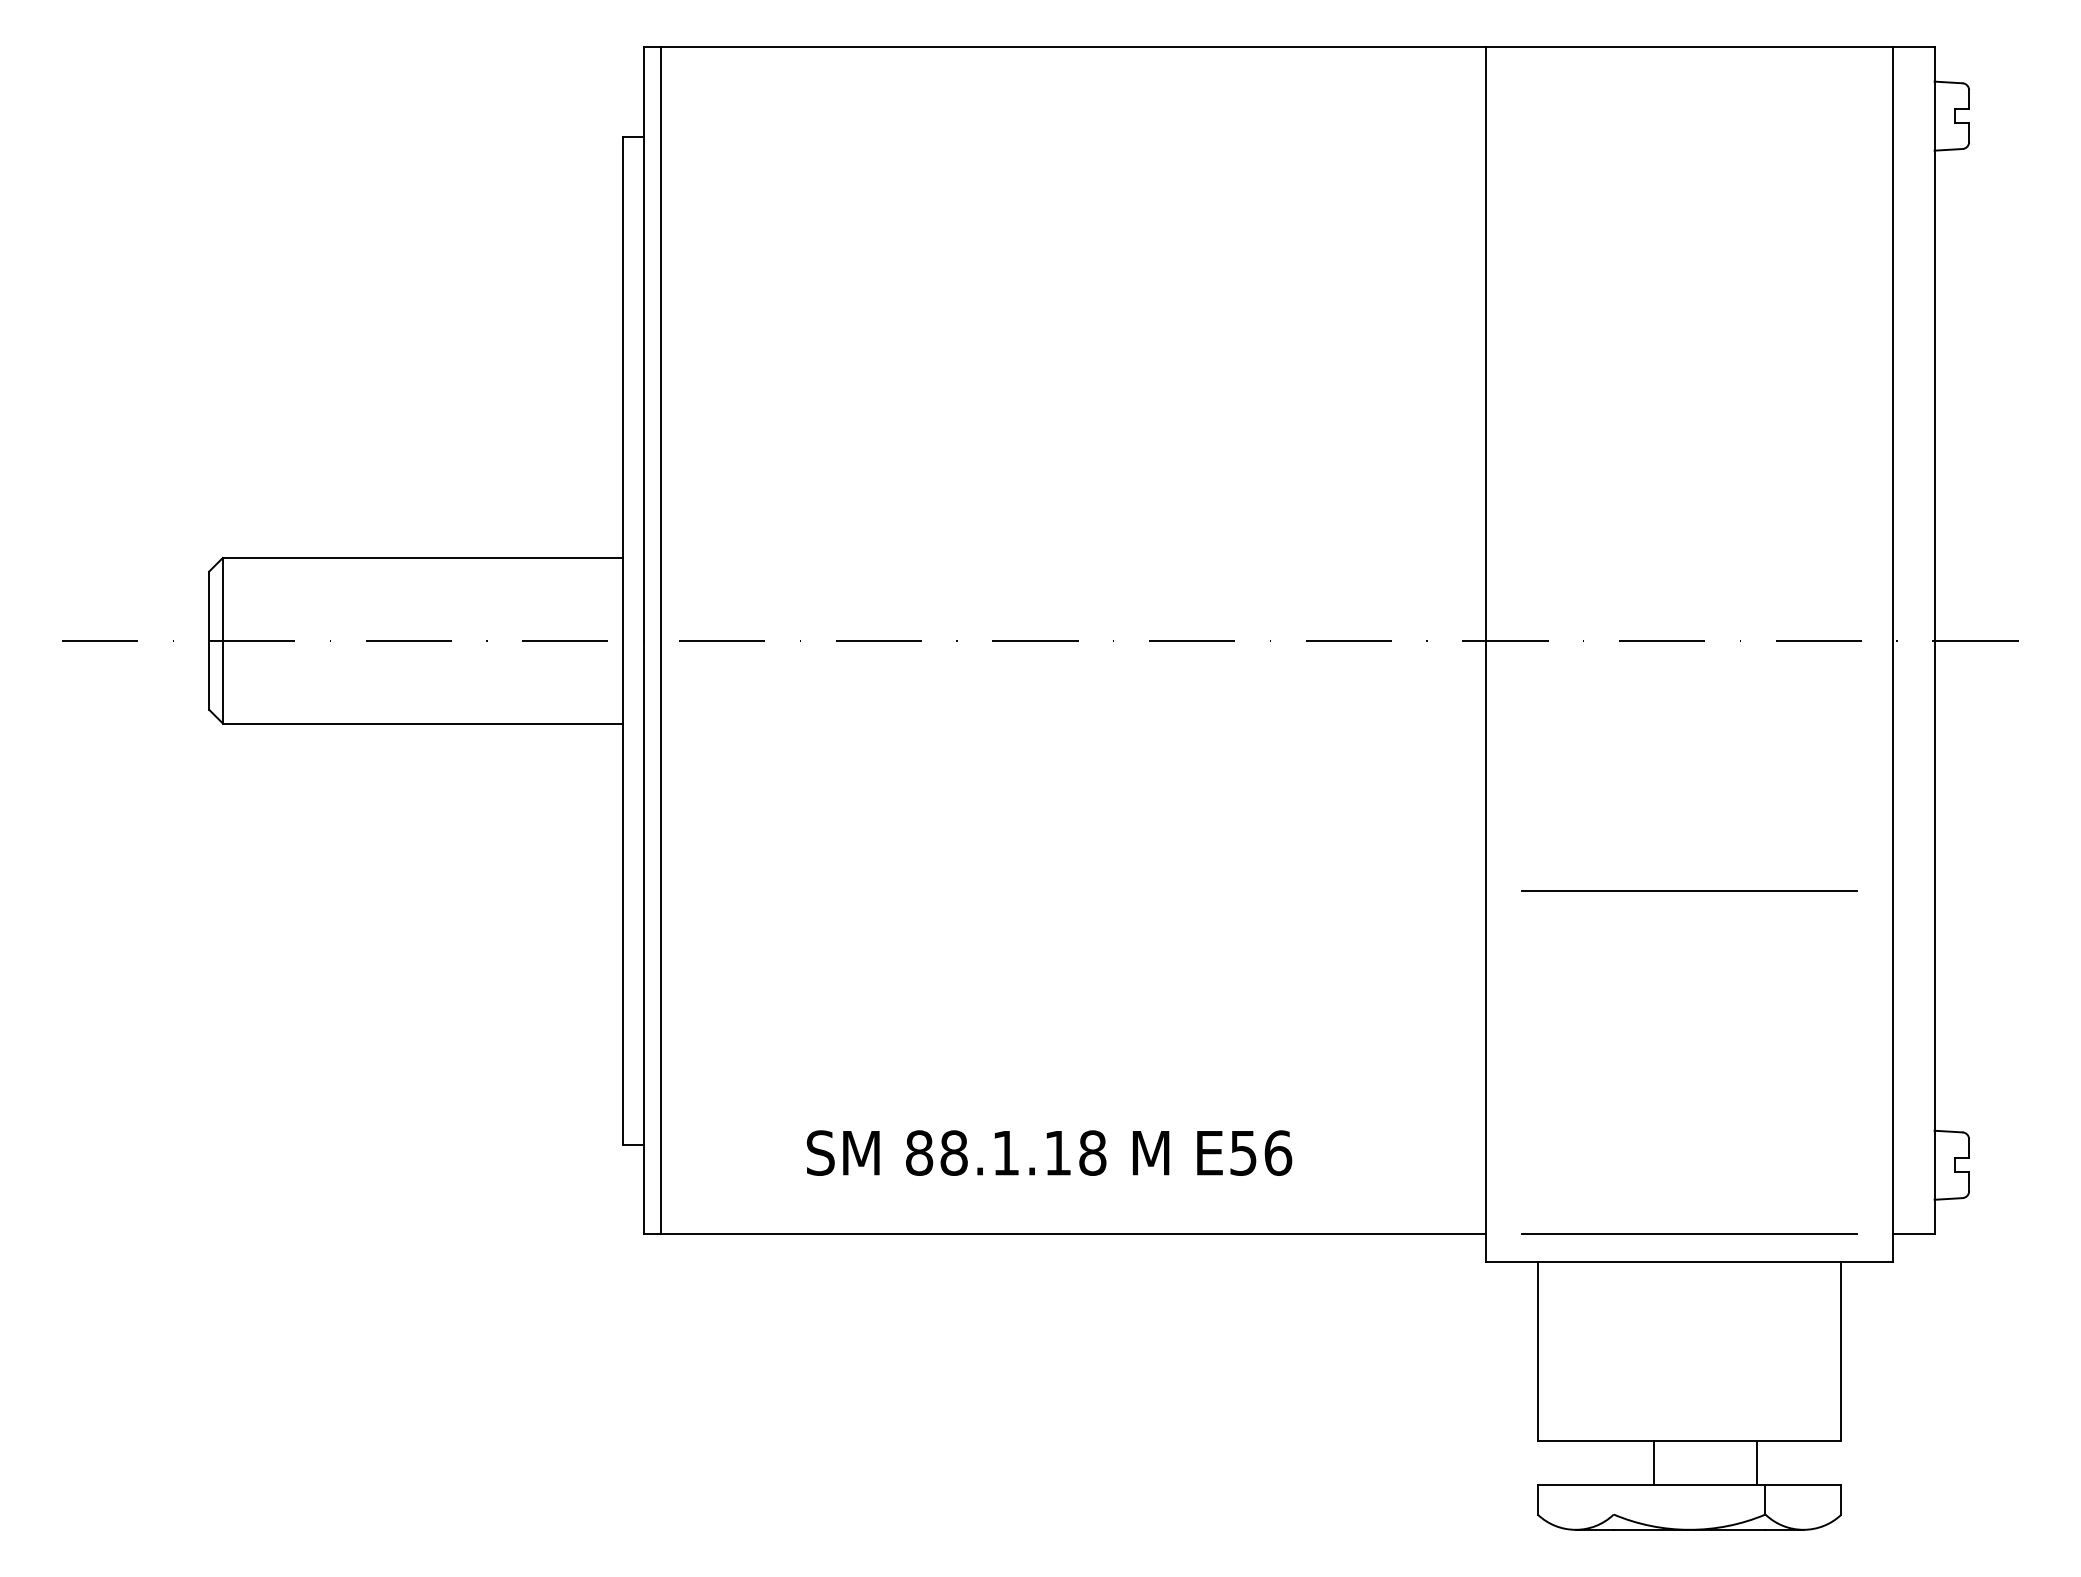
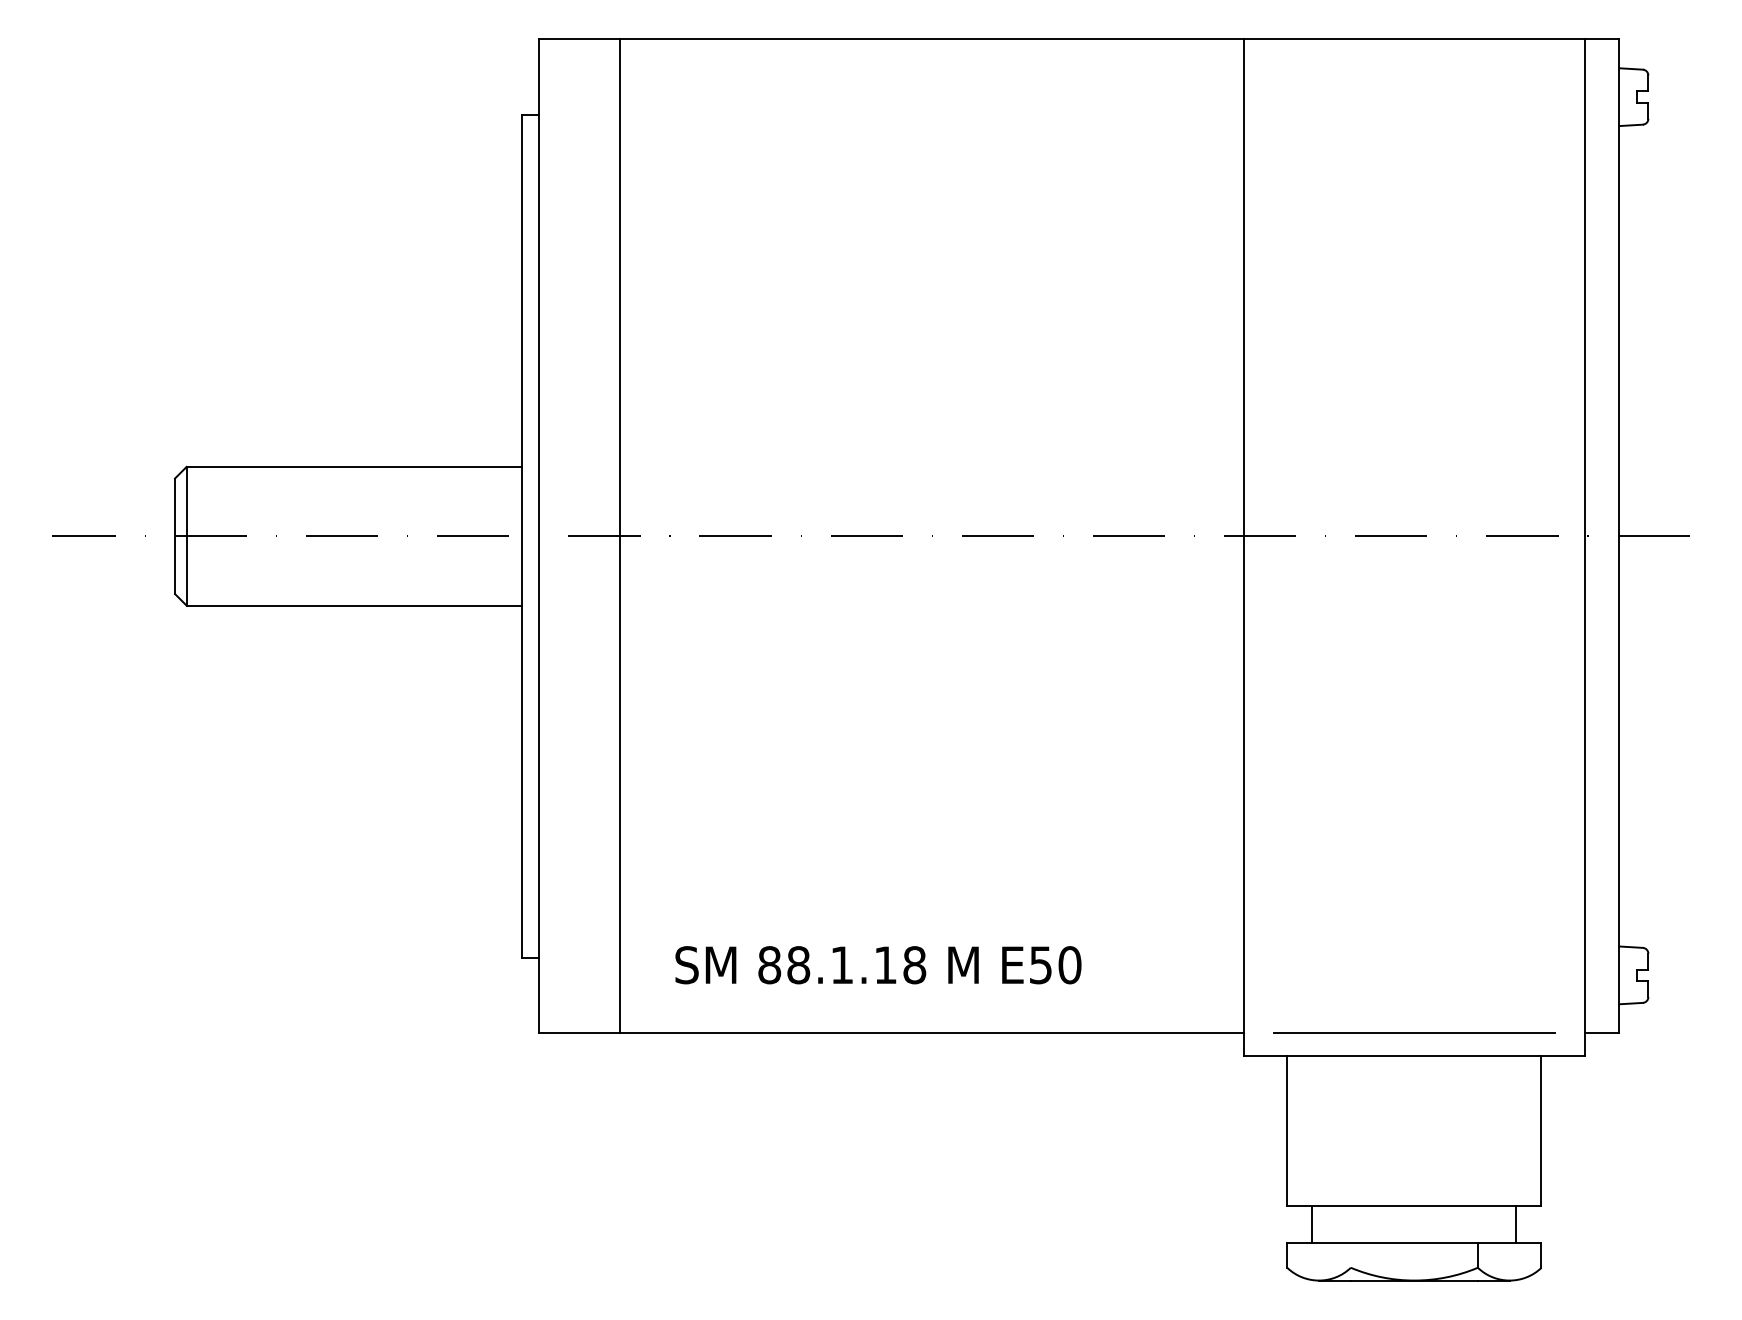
line: (660, 640) -> (619, 536), moved
line: (1689, 890) -> (1414, 745), removed
text: (1278, 1152) -> (1070, 964), E56 -> E50
line: (1653, 1462) -> (1312, 1224), moved
line: (1757, 1462) -> (1516, 1224), moved

